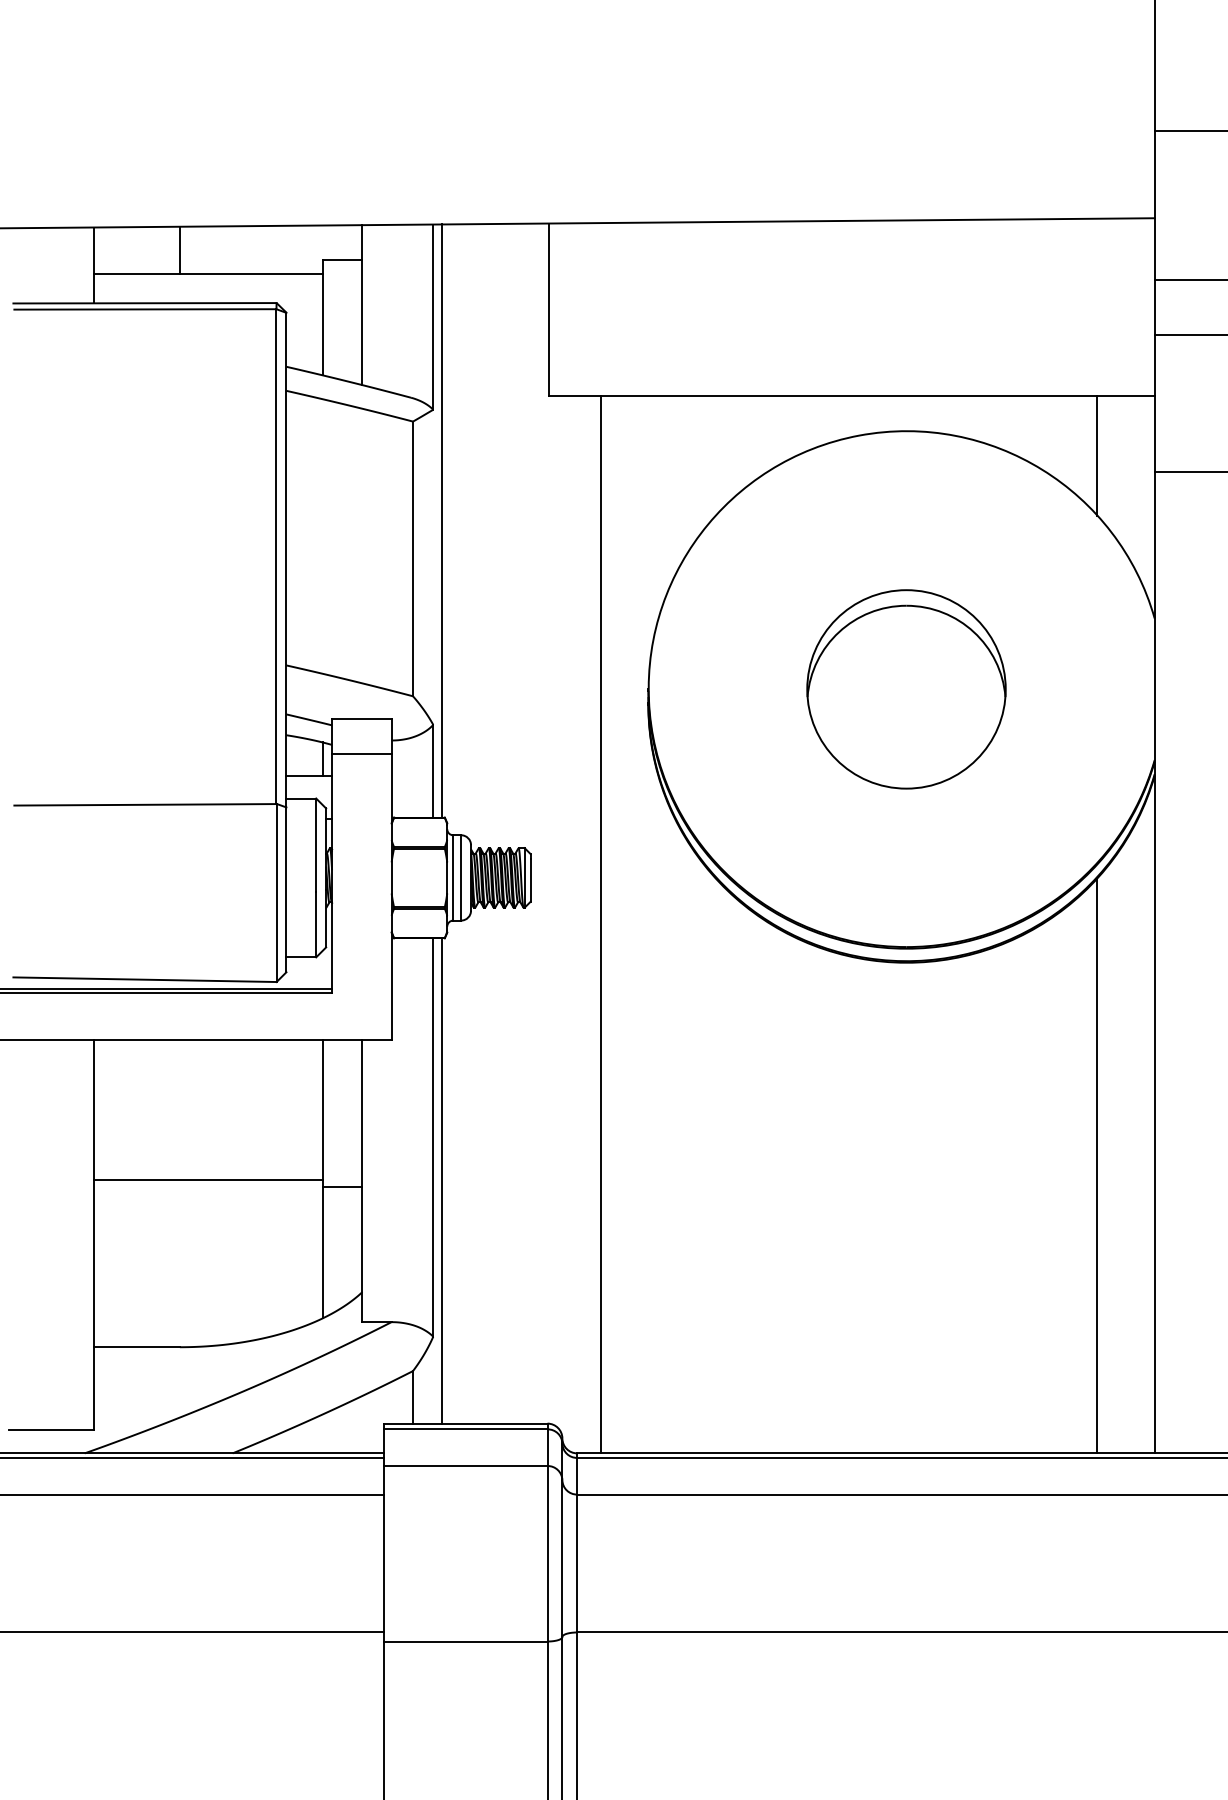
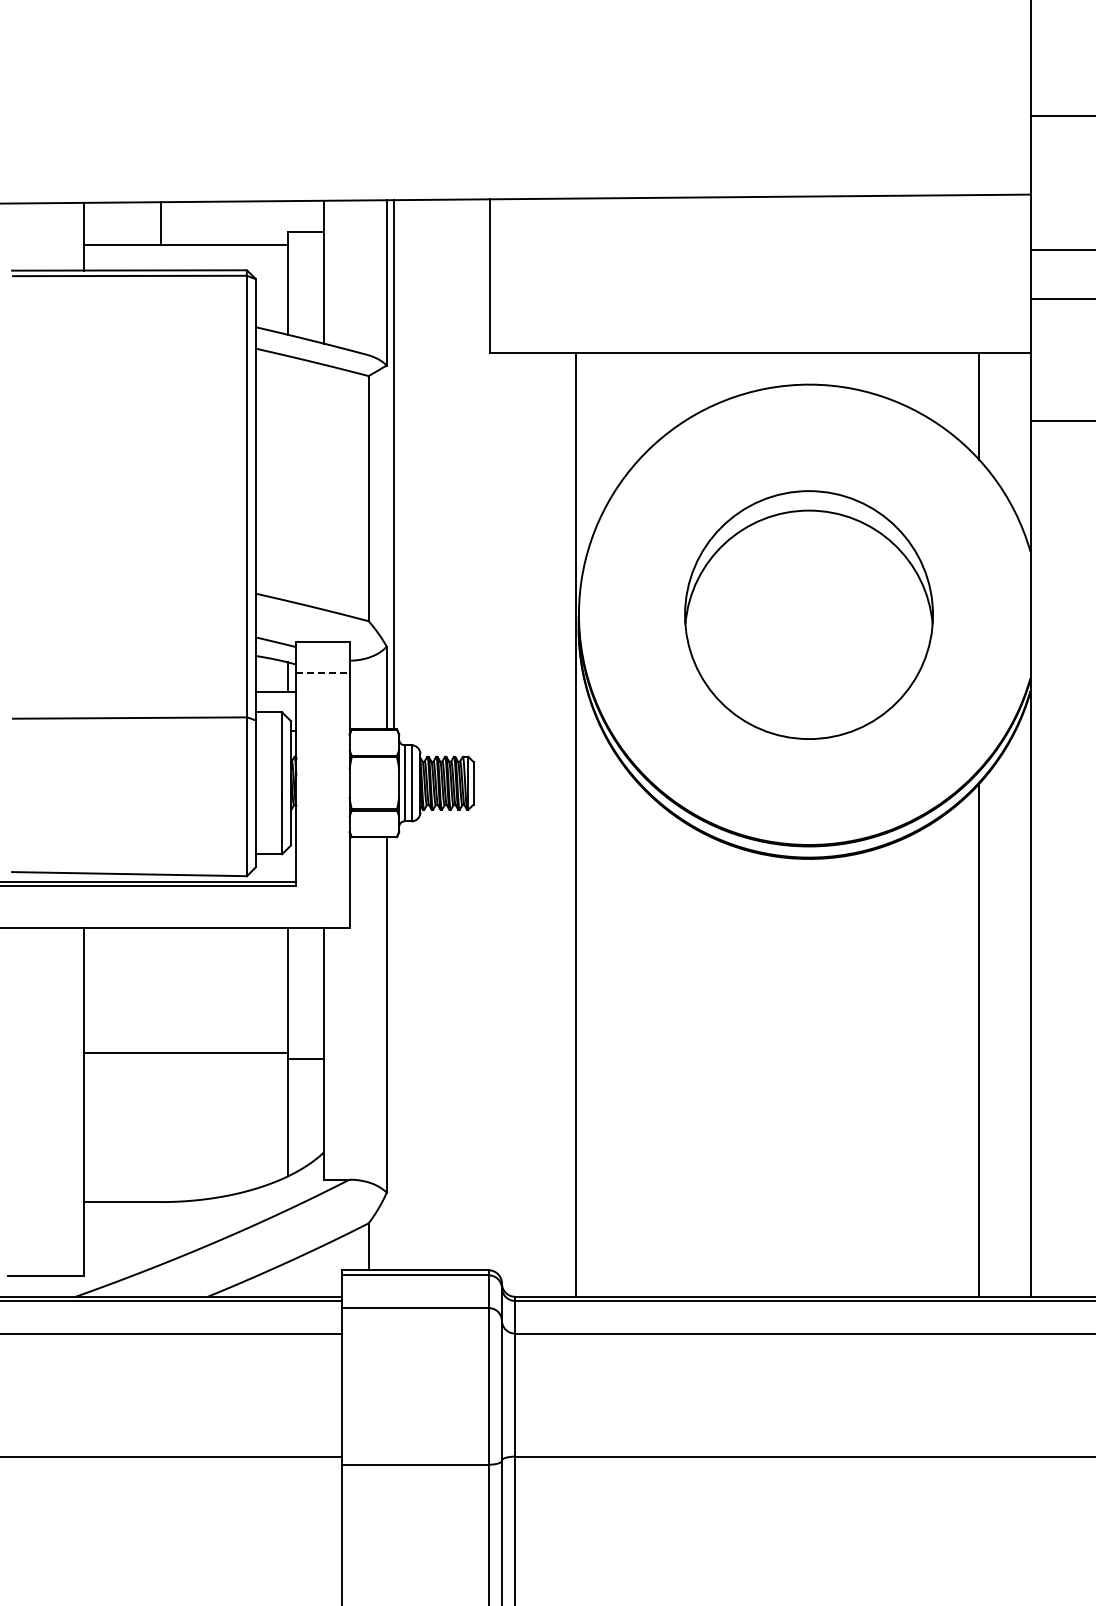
part: (905, 688) -> (808, 614), size x1.4
line: (362, 753) -> (323, 672), solid -> dashed
line: (601, 924) -> (576, 824), moved
line: (441, 1180) -> (394, 1053), removed

